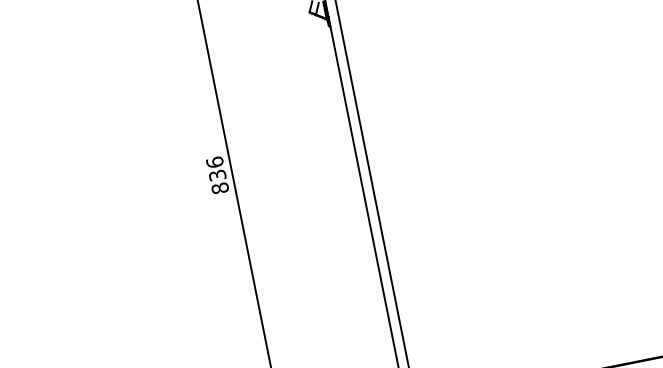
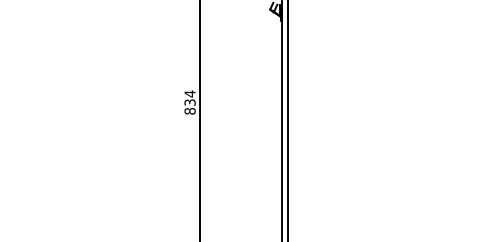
text: (213, 161) -> (189, 93), 836 -> 834

